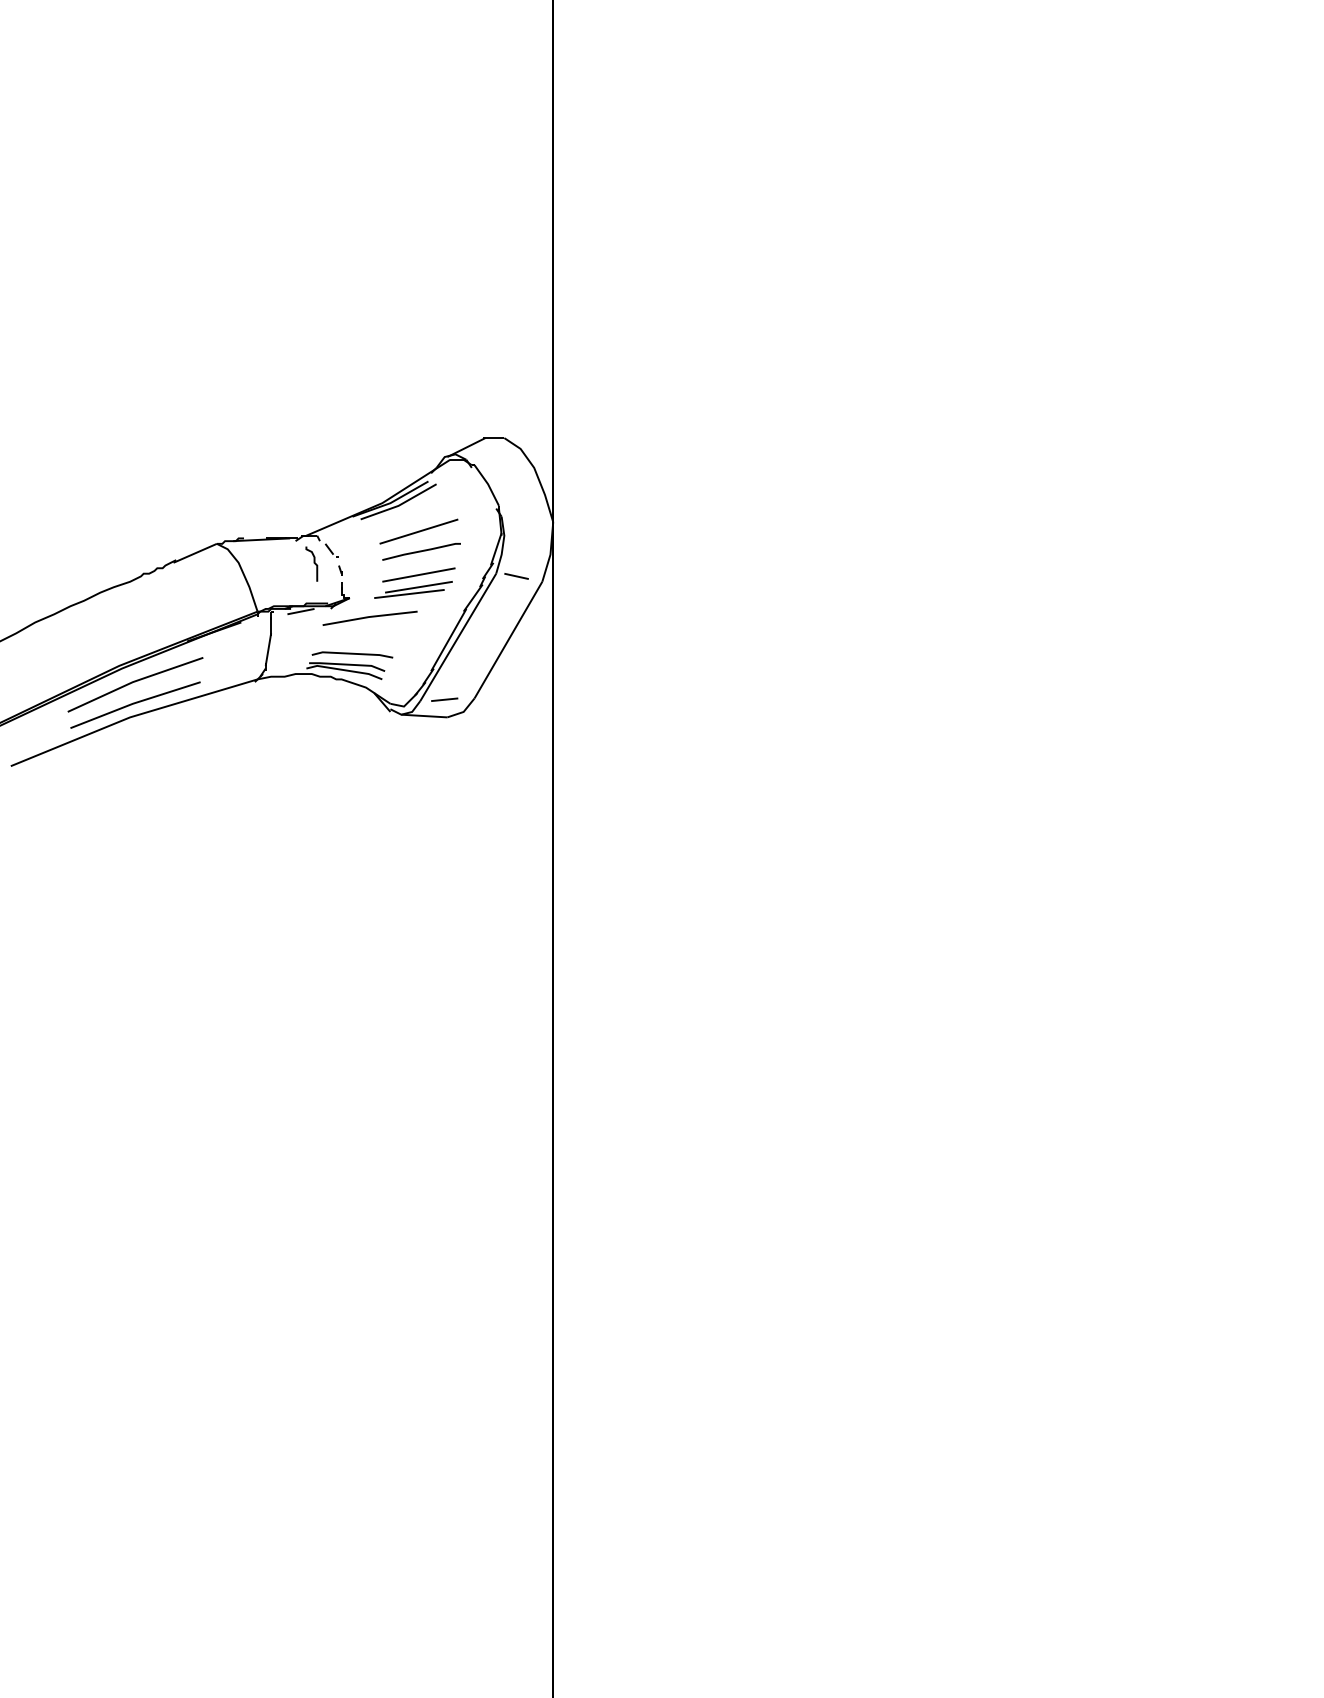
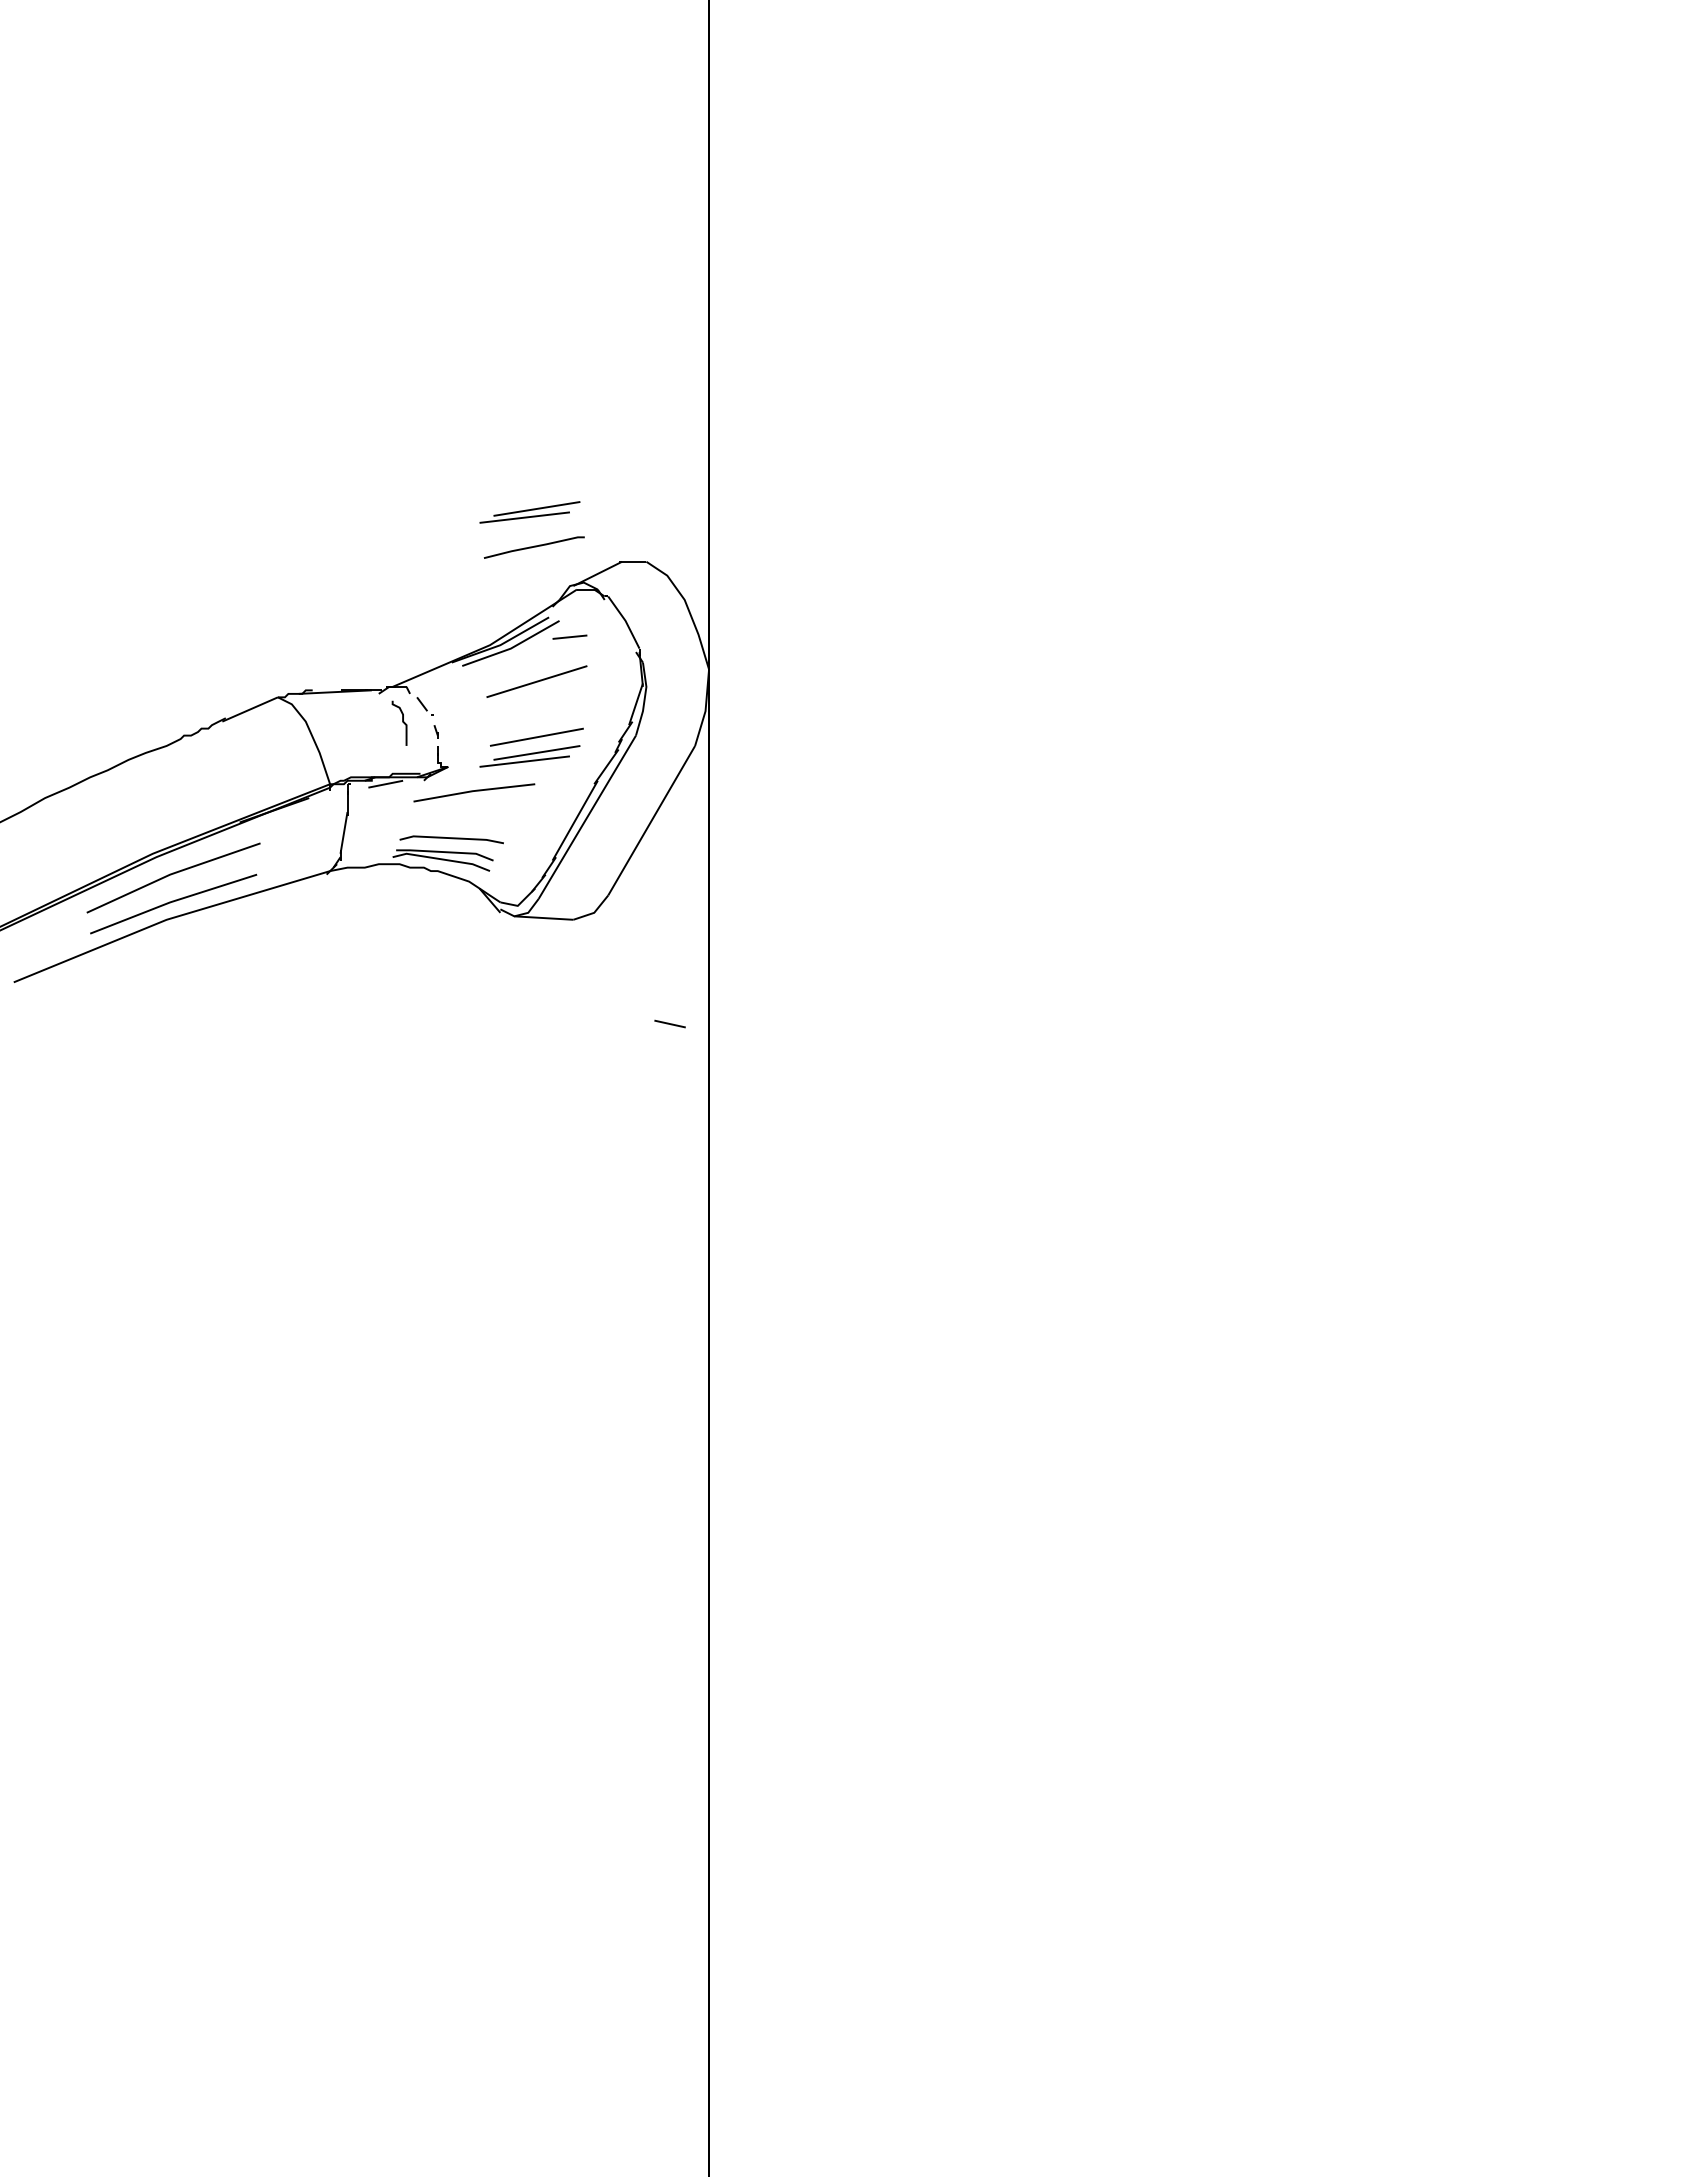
part: (413, 399) -> (529, 512), added
line: (420, 551) -> (533, 547), moved
line: (516, 575) -> (669, 1023), moved
line: (444, 699) -> (569, 636), moved

